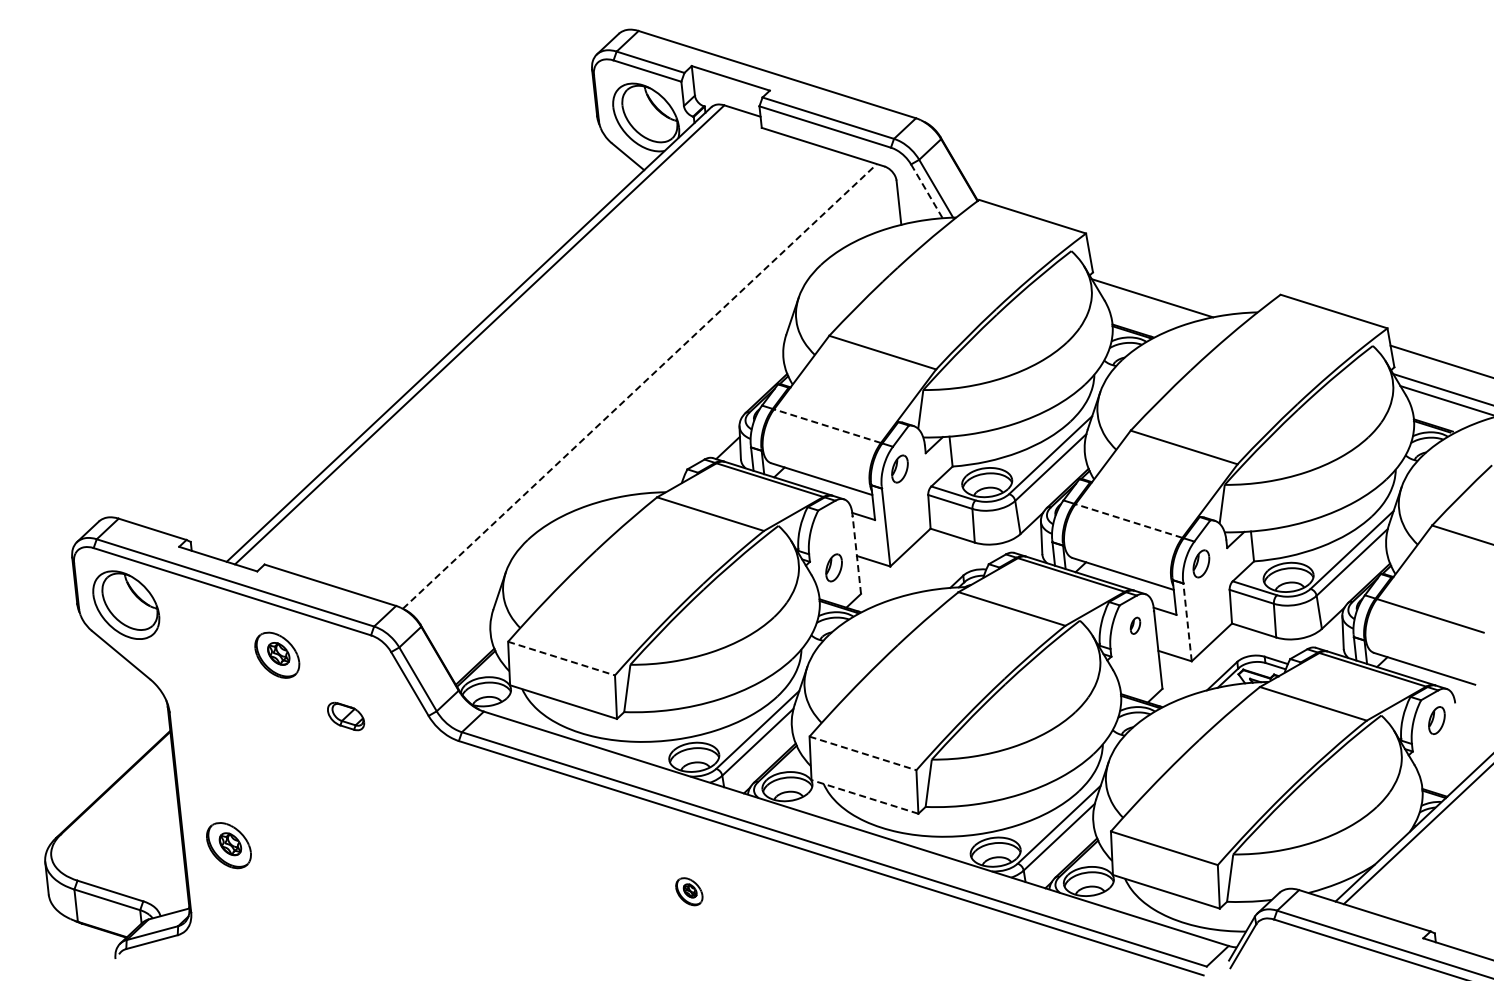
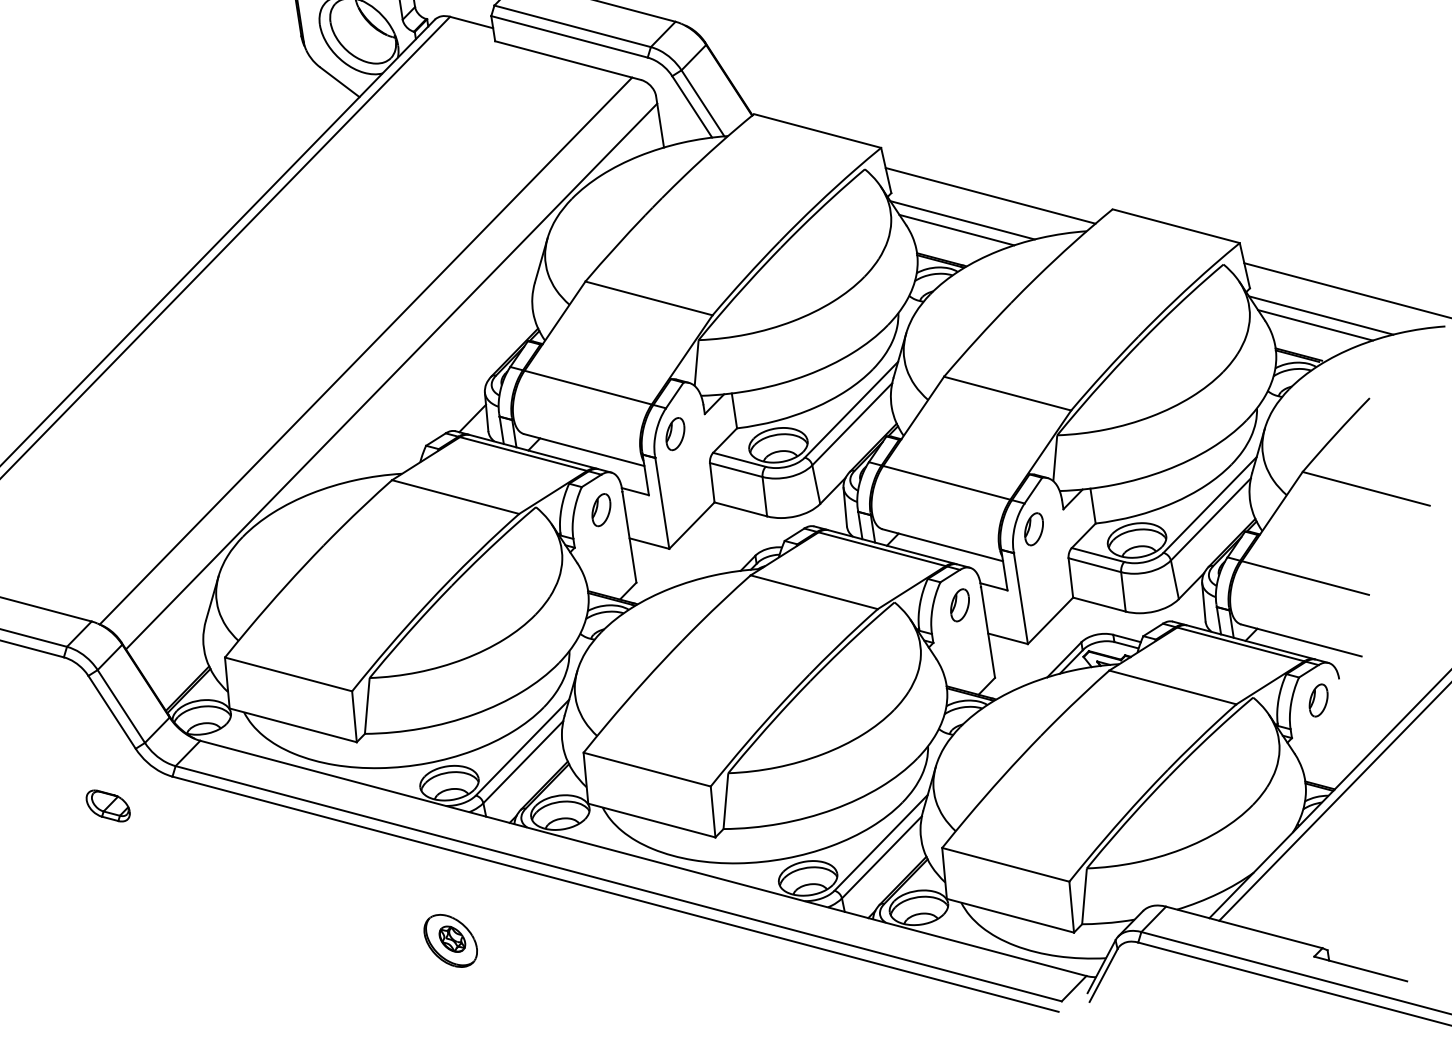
line: (927, 191) -> (692, 107), dashed -> solid
line: (1177, 278) -> (990, 195), added
line: (1147, 306) -> (957, 230), added
line: (639, 386) -> (365, 351), dashed -> solid
line: (660, 408) -> (391, 375), added
line: (827, 426) -> (588, 388), dashed -> solid
line: (1128, 520) -> (946, 482), dashed -> solid
line: (856, 554) -> (628, 536), dashed -> solid
part: (833, 567) -> (600, 509), moved
line: (1187, 621) -> (1020, 597), dashed -> solid
part: (1135, 625) -> (960, 605), size x1.67
line: (562, 658) -> (289, 674), dashed -> solid
part: (346, 716) -> (108, 805), moved
line: (863, 753) -> (647, 769), dashed -> solid
line: (864, 796) -> (651, 820), dashed -> solid
part: (689, 891) -> (451, 940), size x1.67

